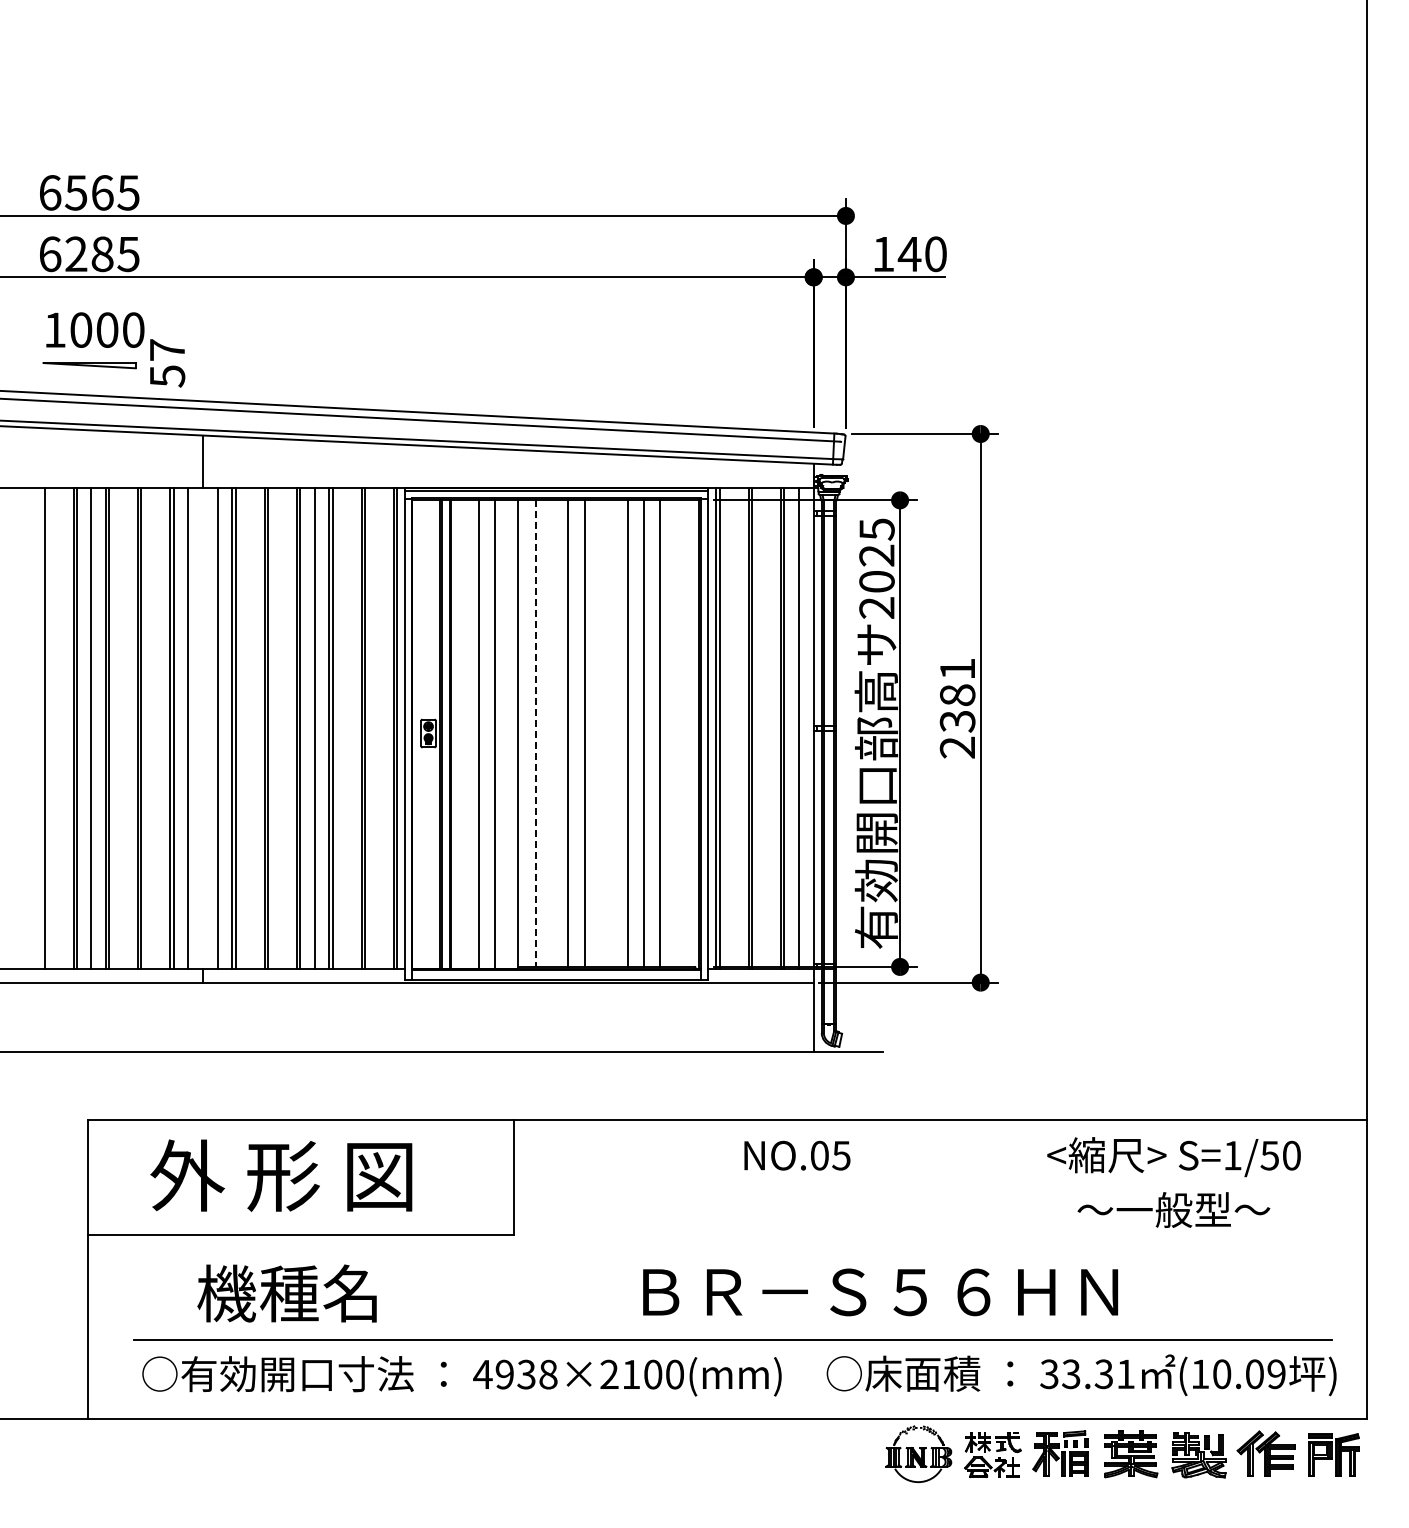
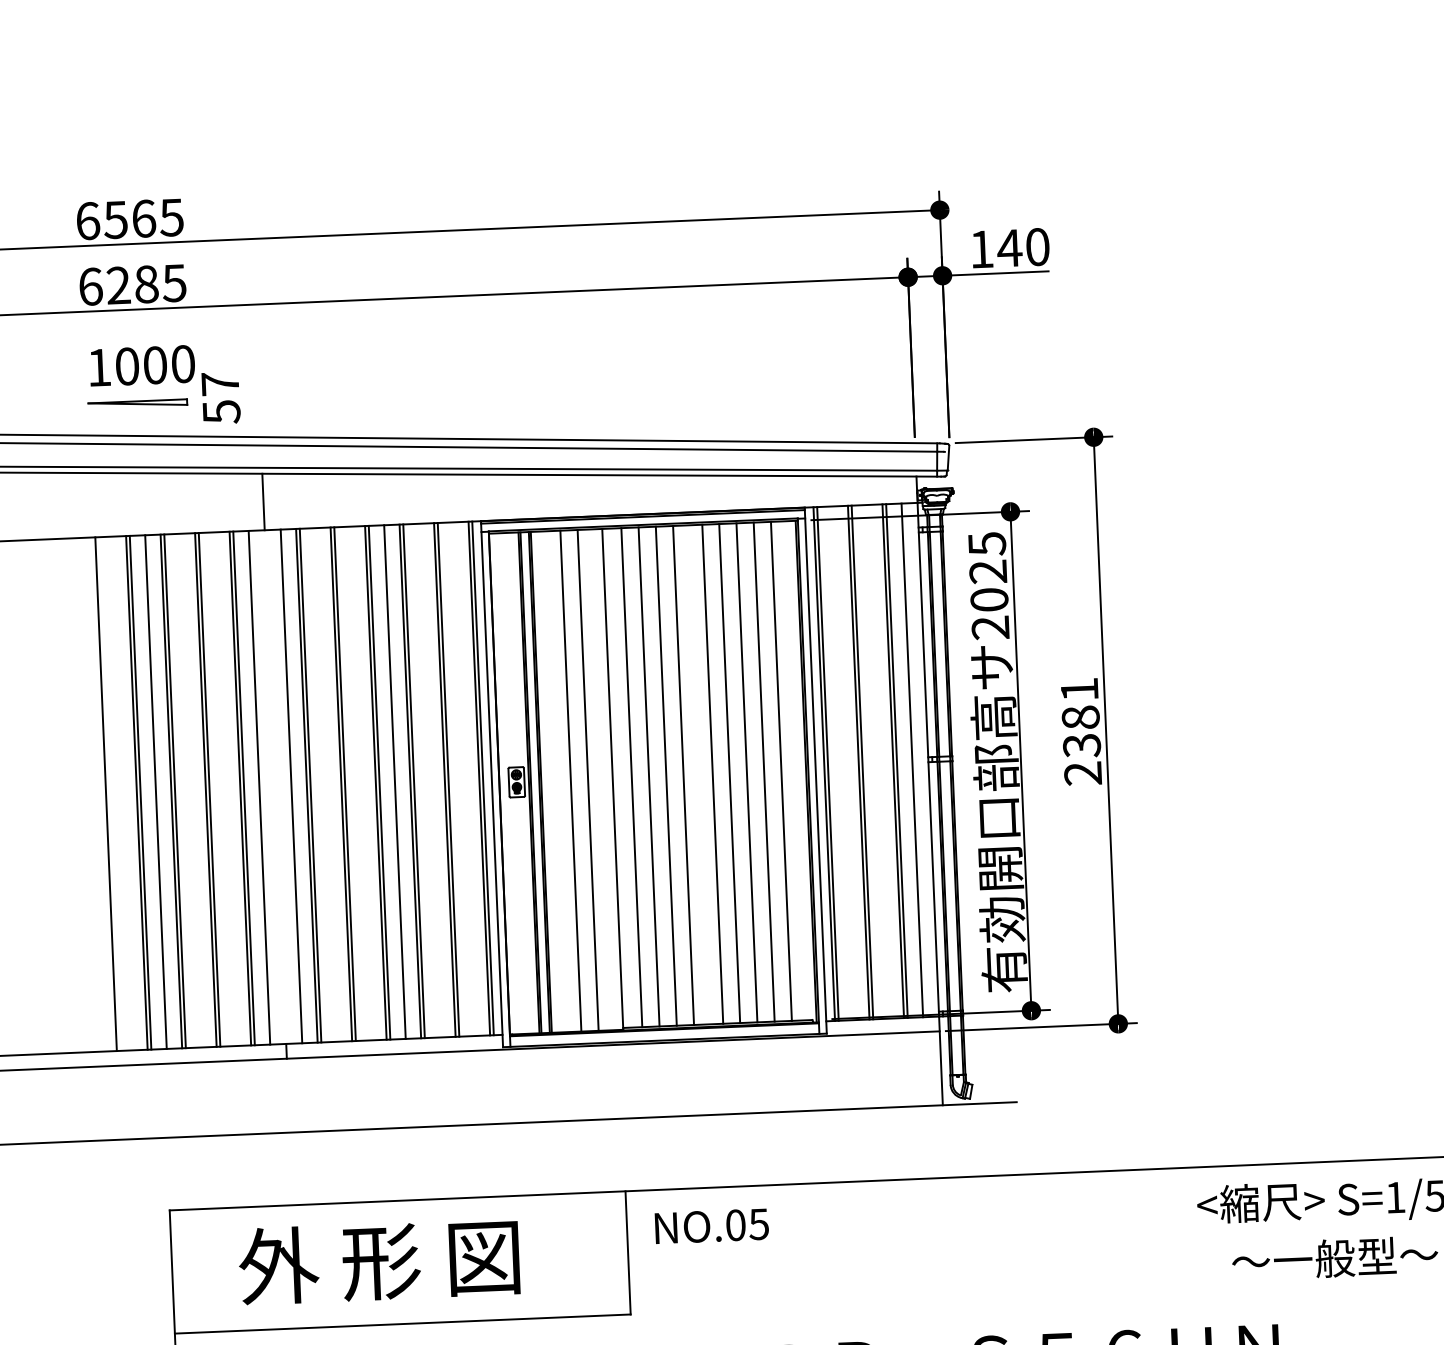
line: (552, 733) -> (649, 776), added
line: (611, 733) -> (712, 774), added
line: (676, 733) -> (781, 771), added
line: (536, 734) -> (632, 778), dashed -> solid
text: (797, 1155) -> (712, 1226), moved

